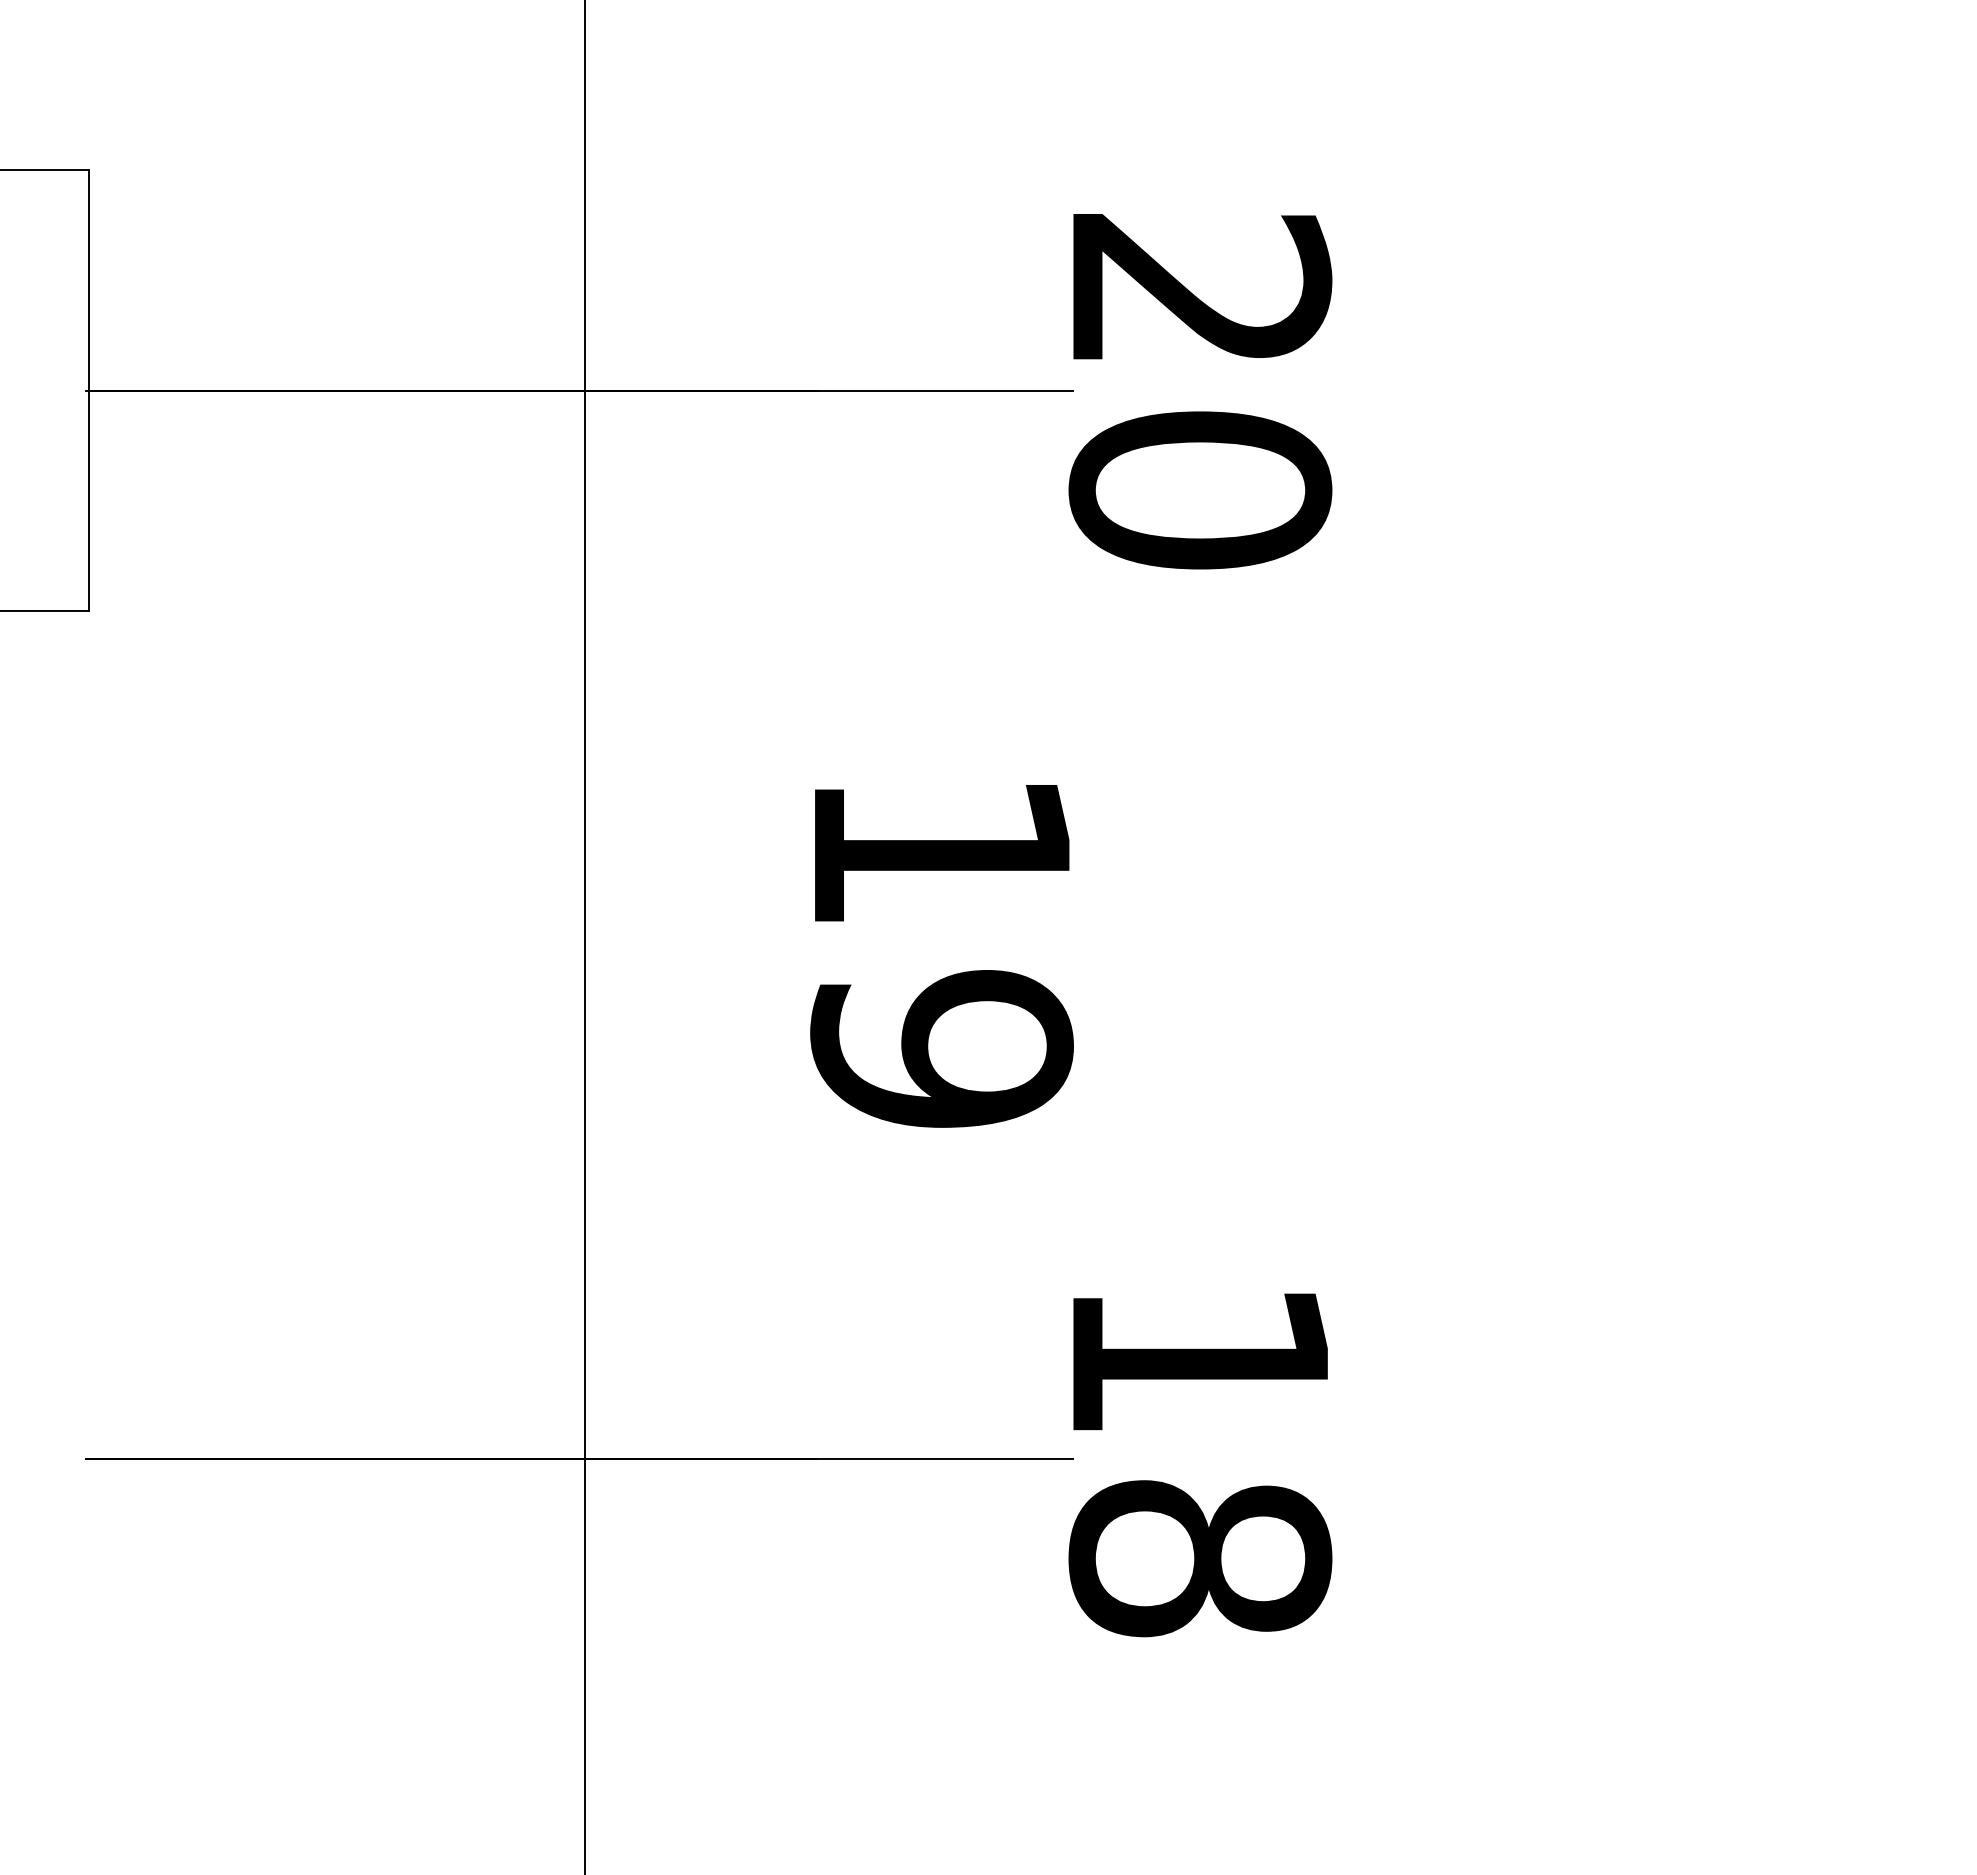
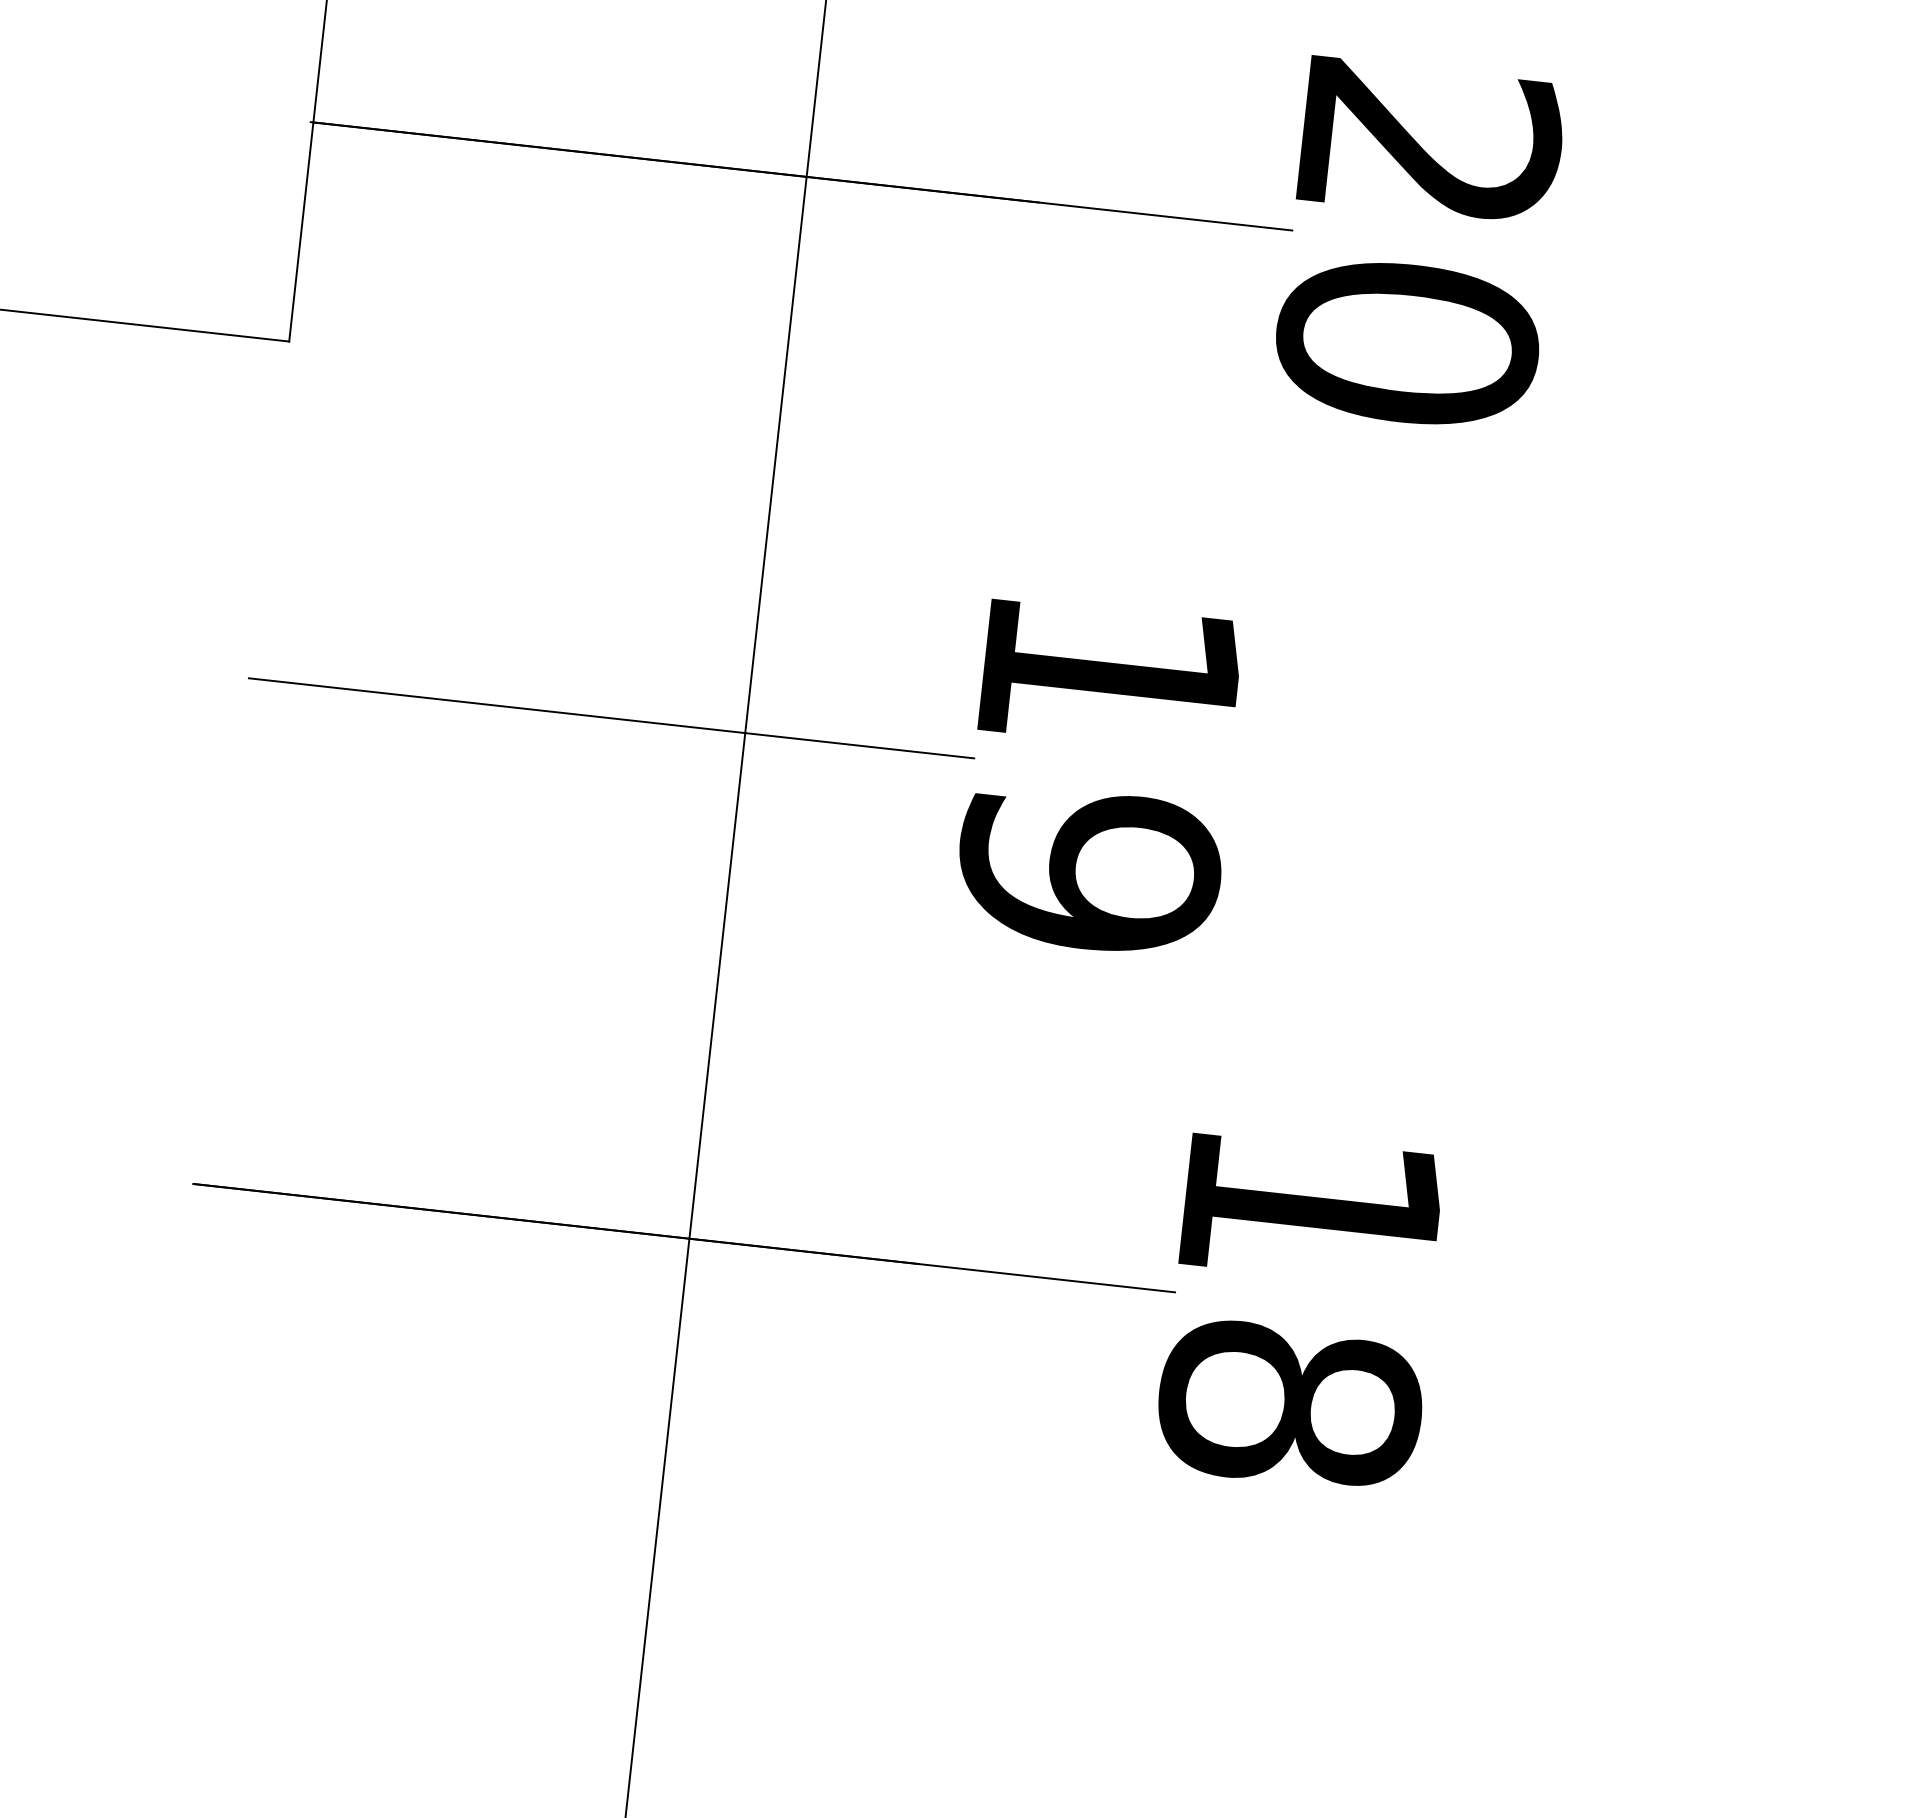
line: (450, 950) -> (611, 718), added

